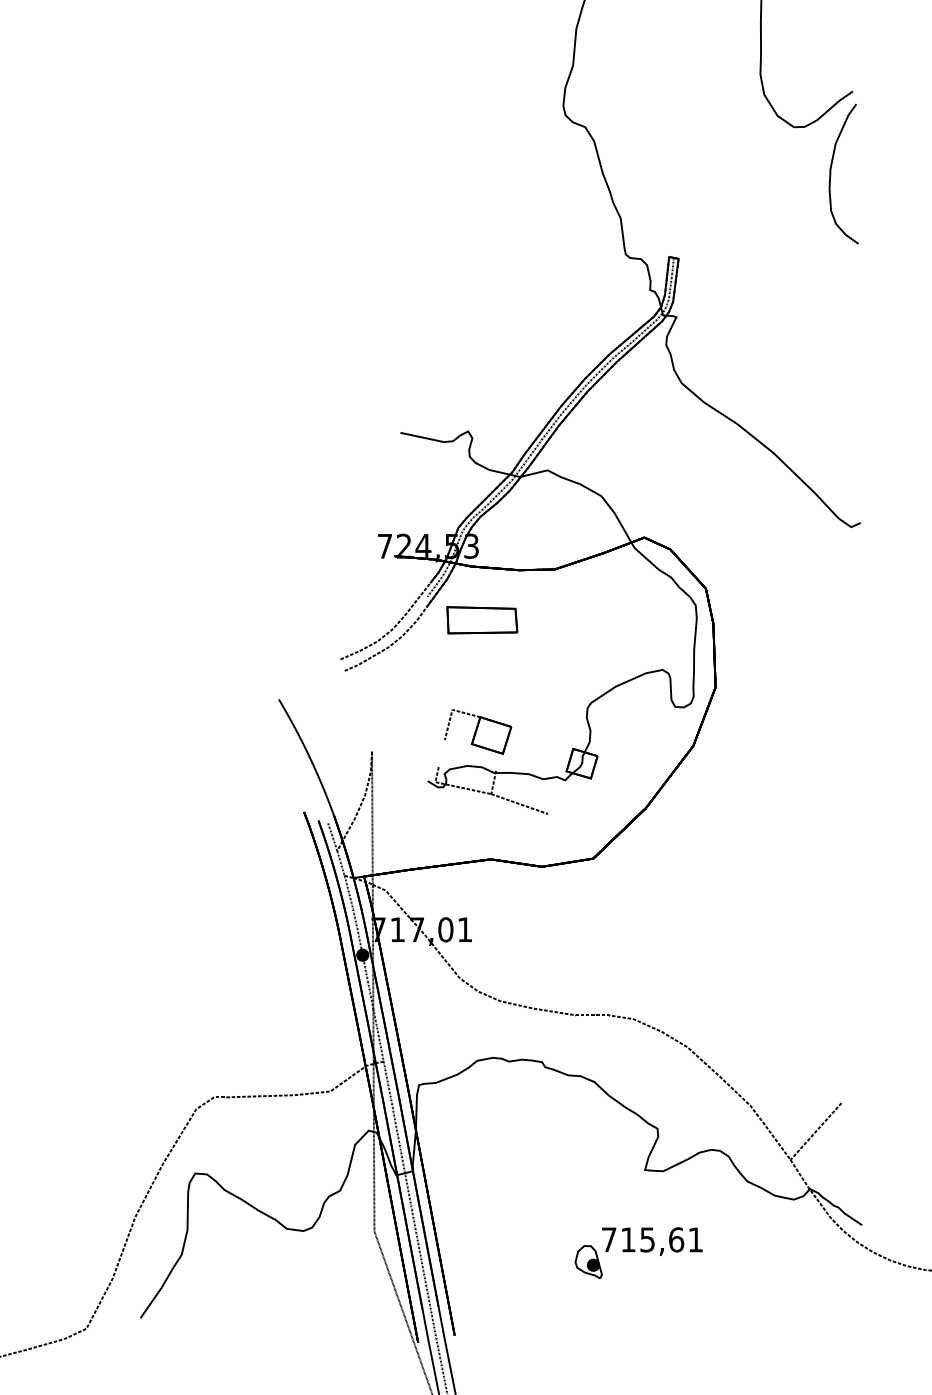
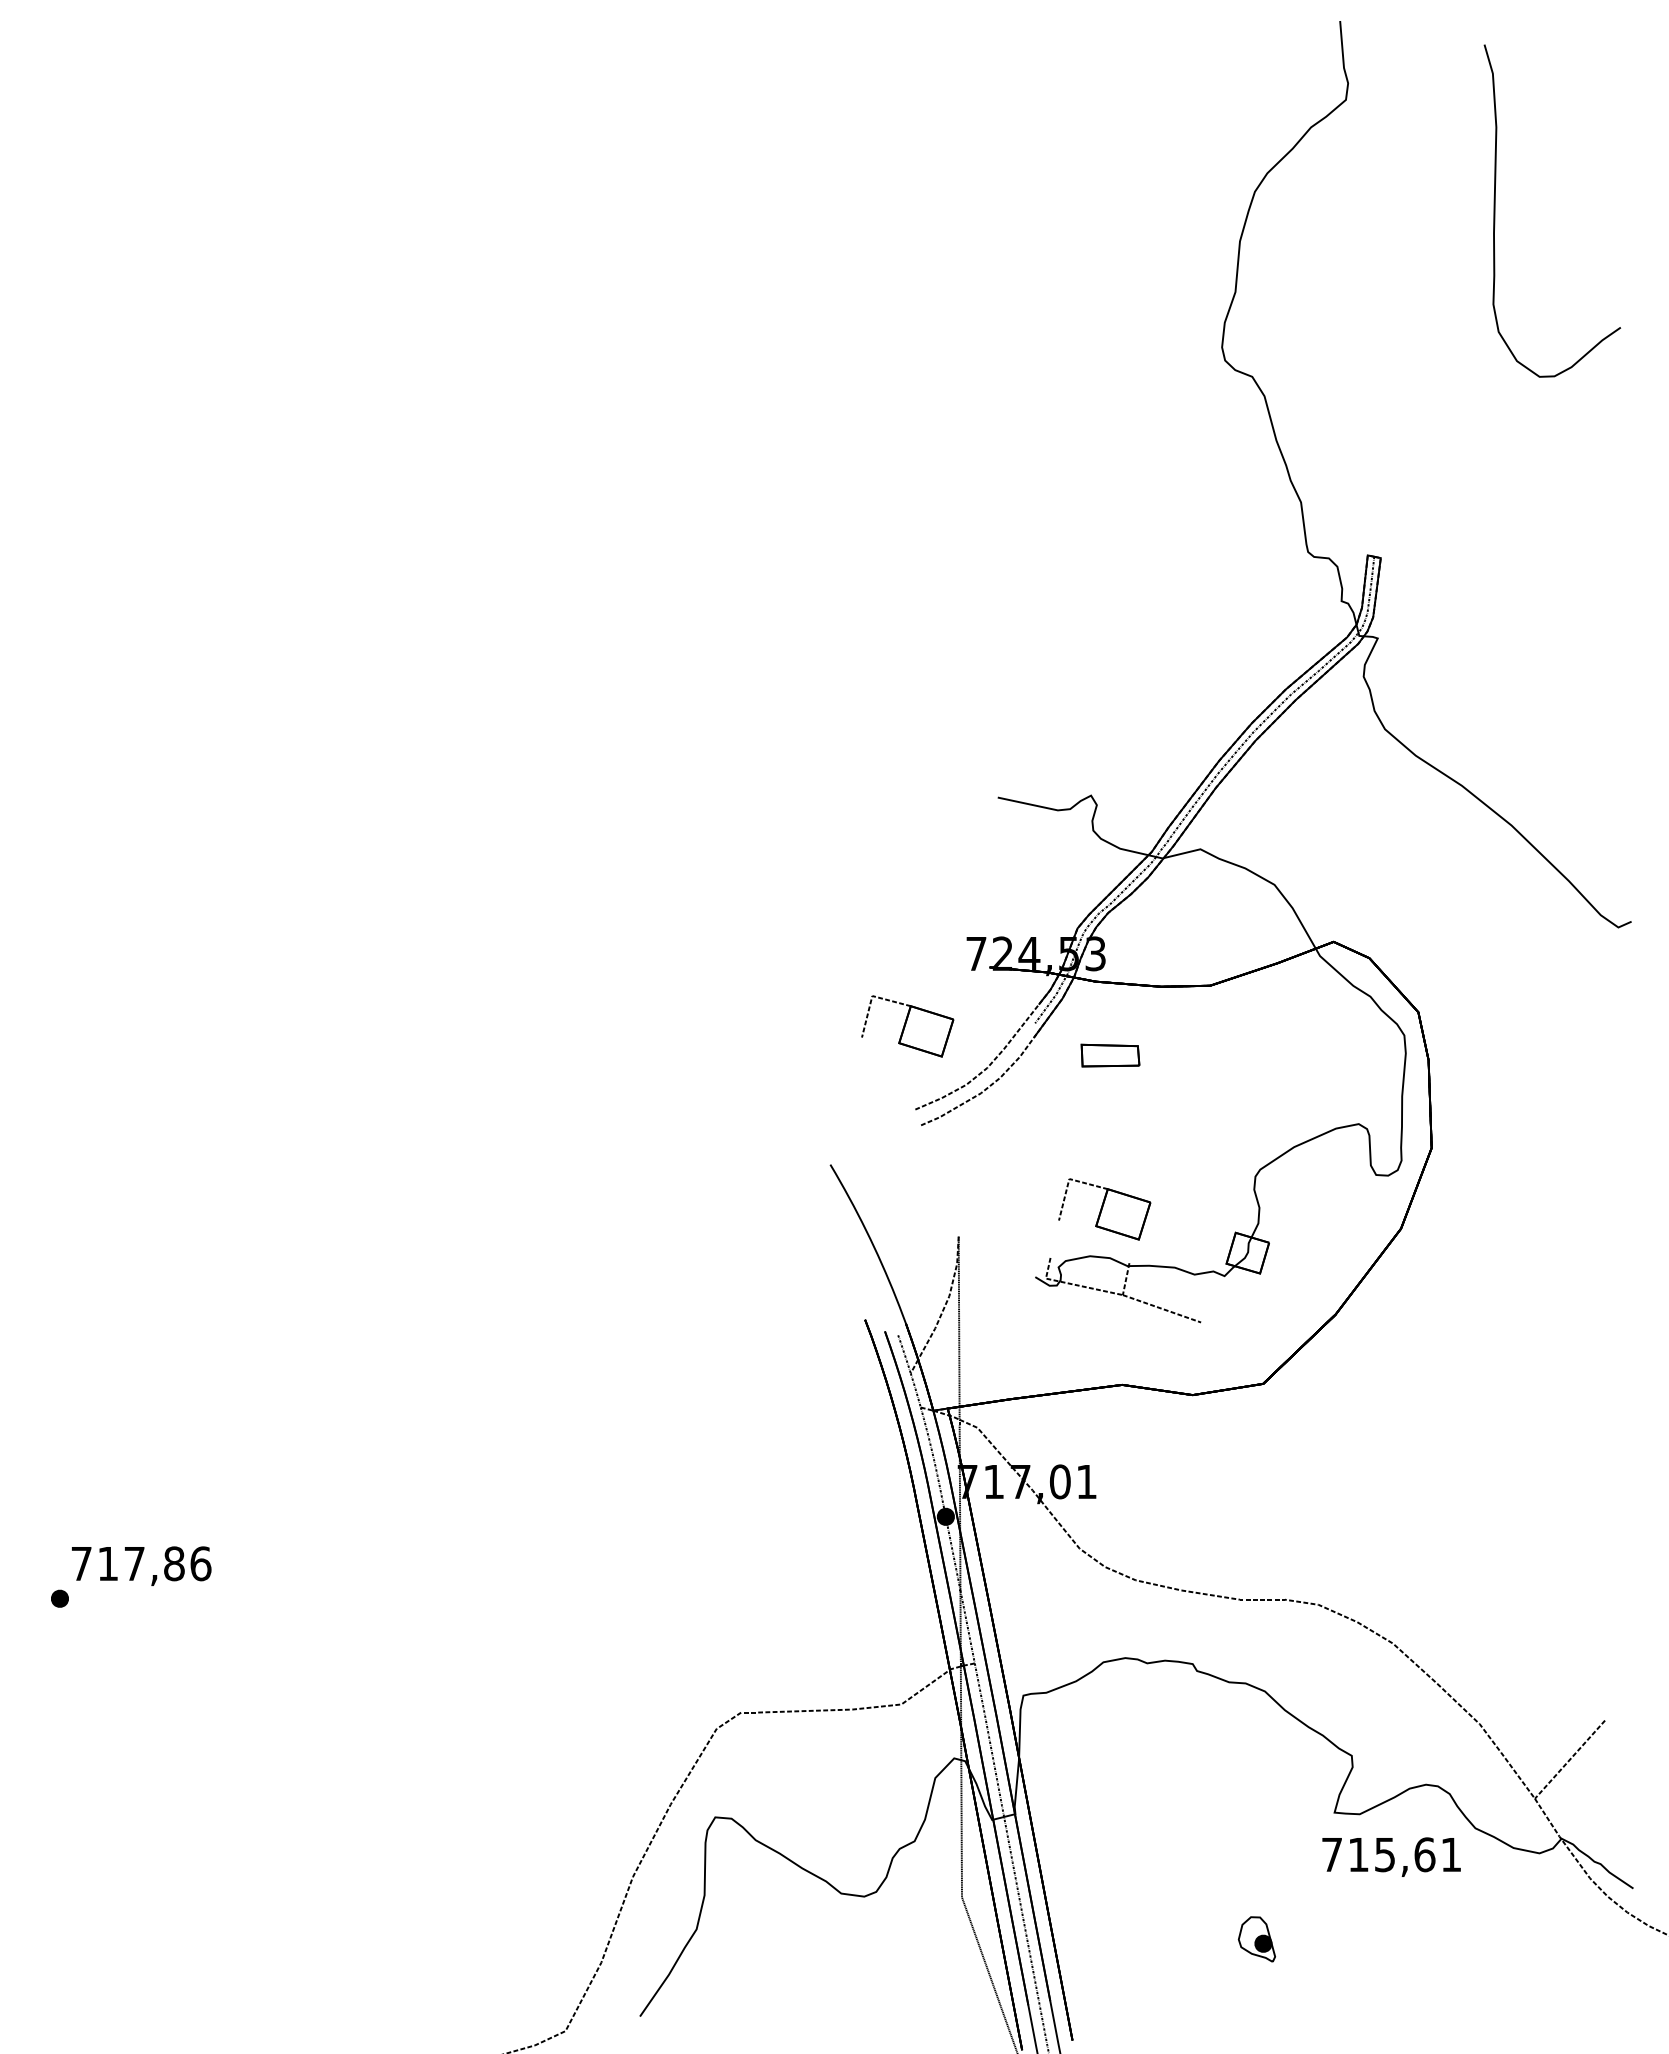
curve: (830, 173) -> (1590, 440), removed
part: (334, 599) -> (907, 1026), added
part: (482, 620) -> (1110, 1055), size x0.6
text: (652, 1241) -> (1391, 1856), moved

